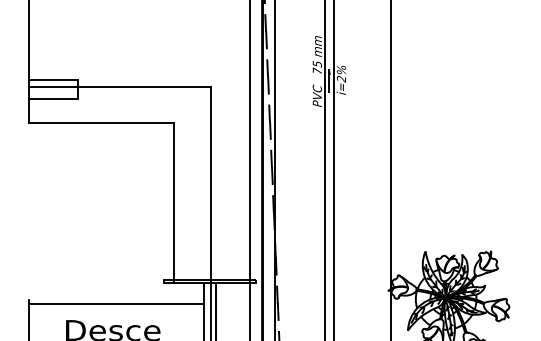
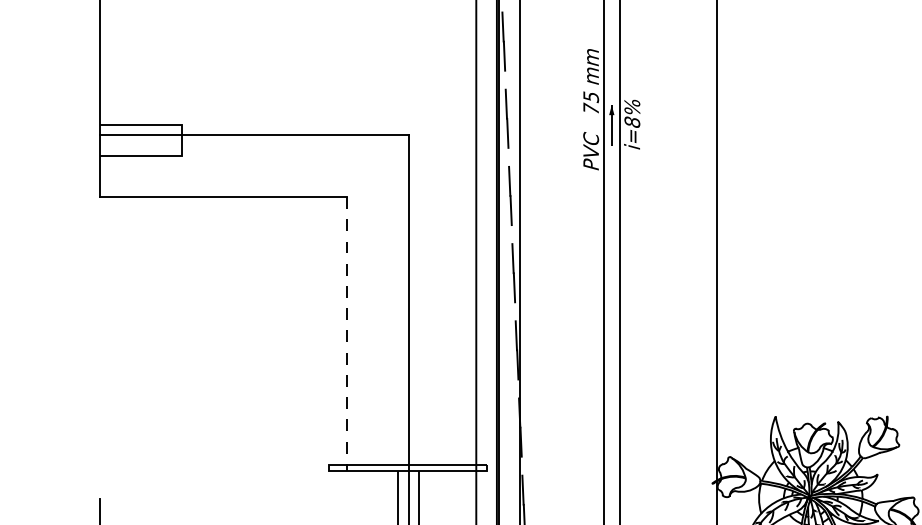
text: (341, 78) -> (632, 121), i=2% -> i=8%
line: (174, 203) -> (347, 334), solid -> dashed
line: (116, 304) -> (248, 506), removed

